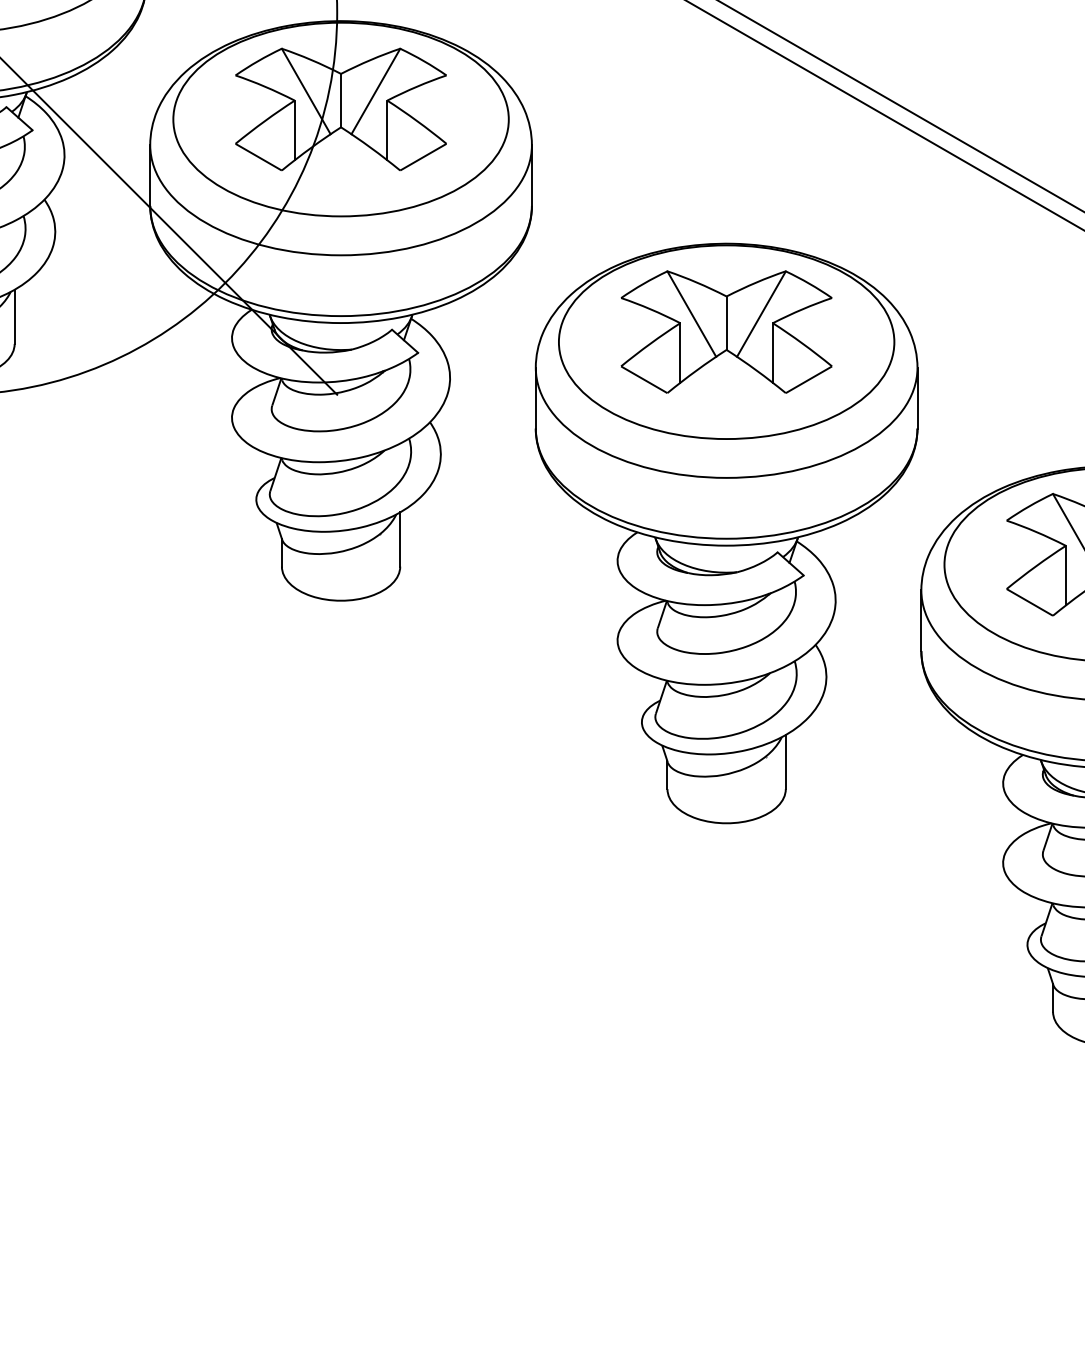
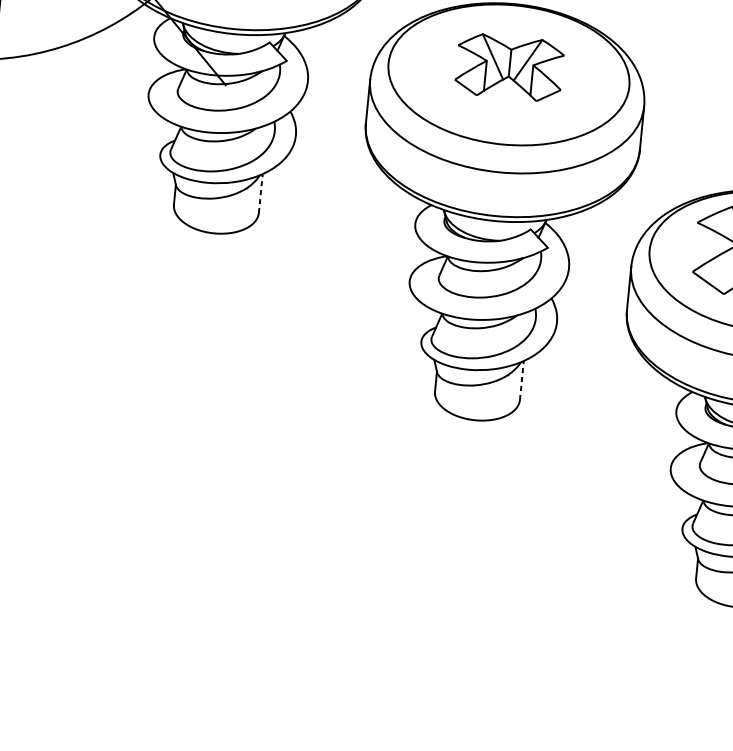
part: (726, 331) -> (509, 67), size x0.7
line: (400, 538) -> (261, 192), solid -> dashed
line: (785, 761) -> (521, 380), solid -> dashed

